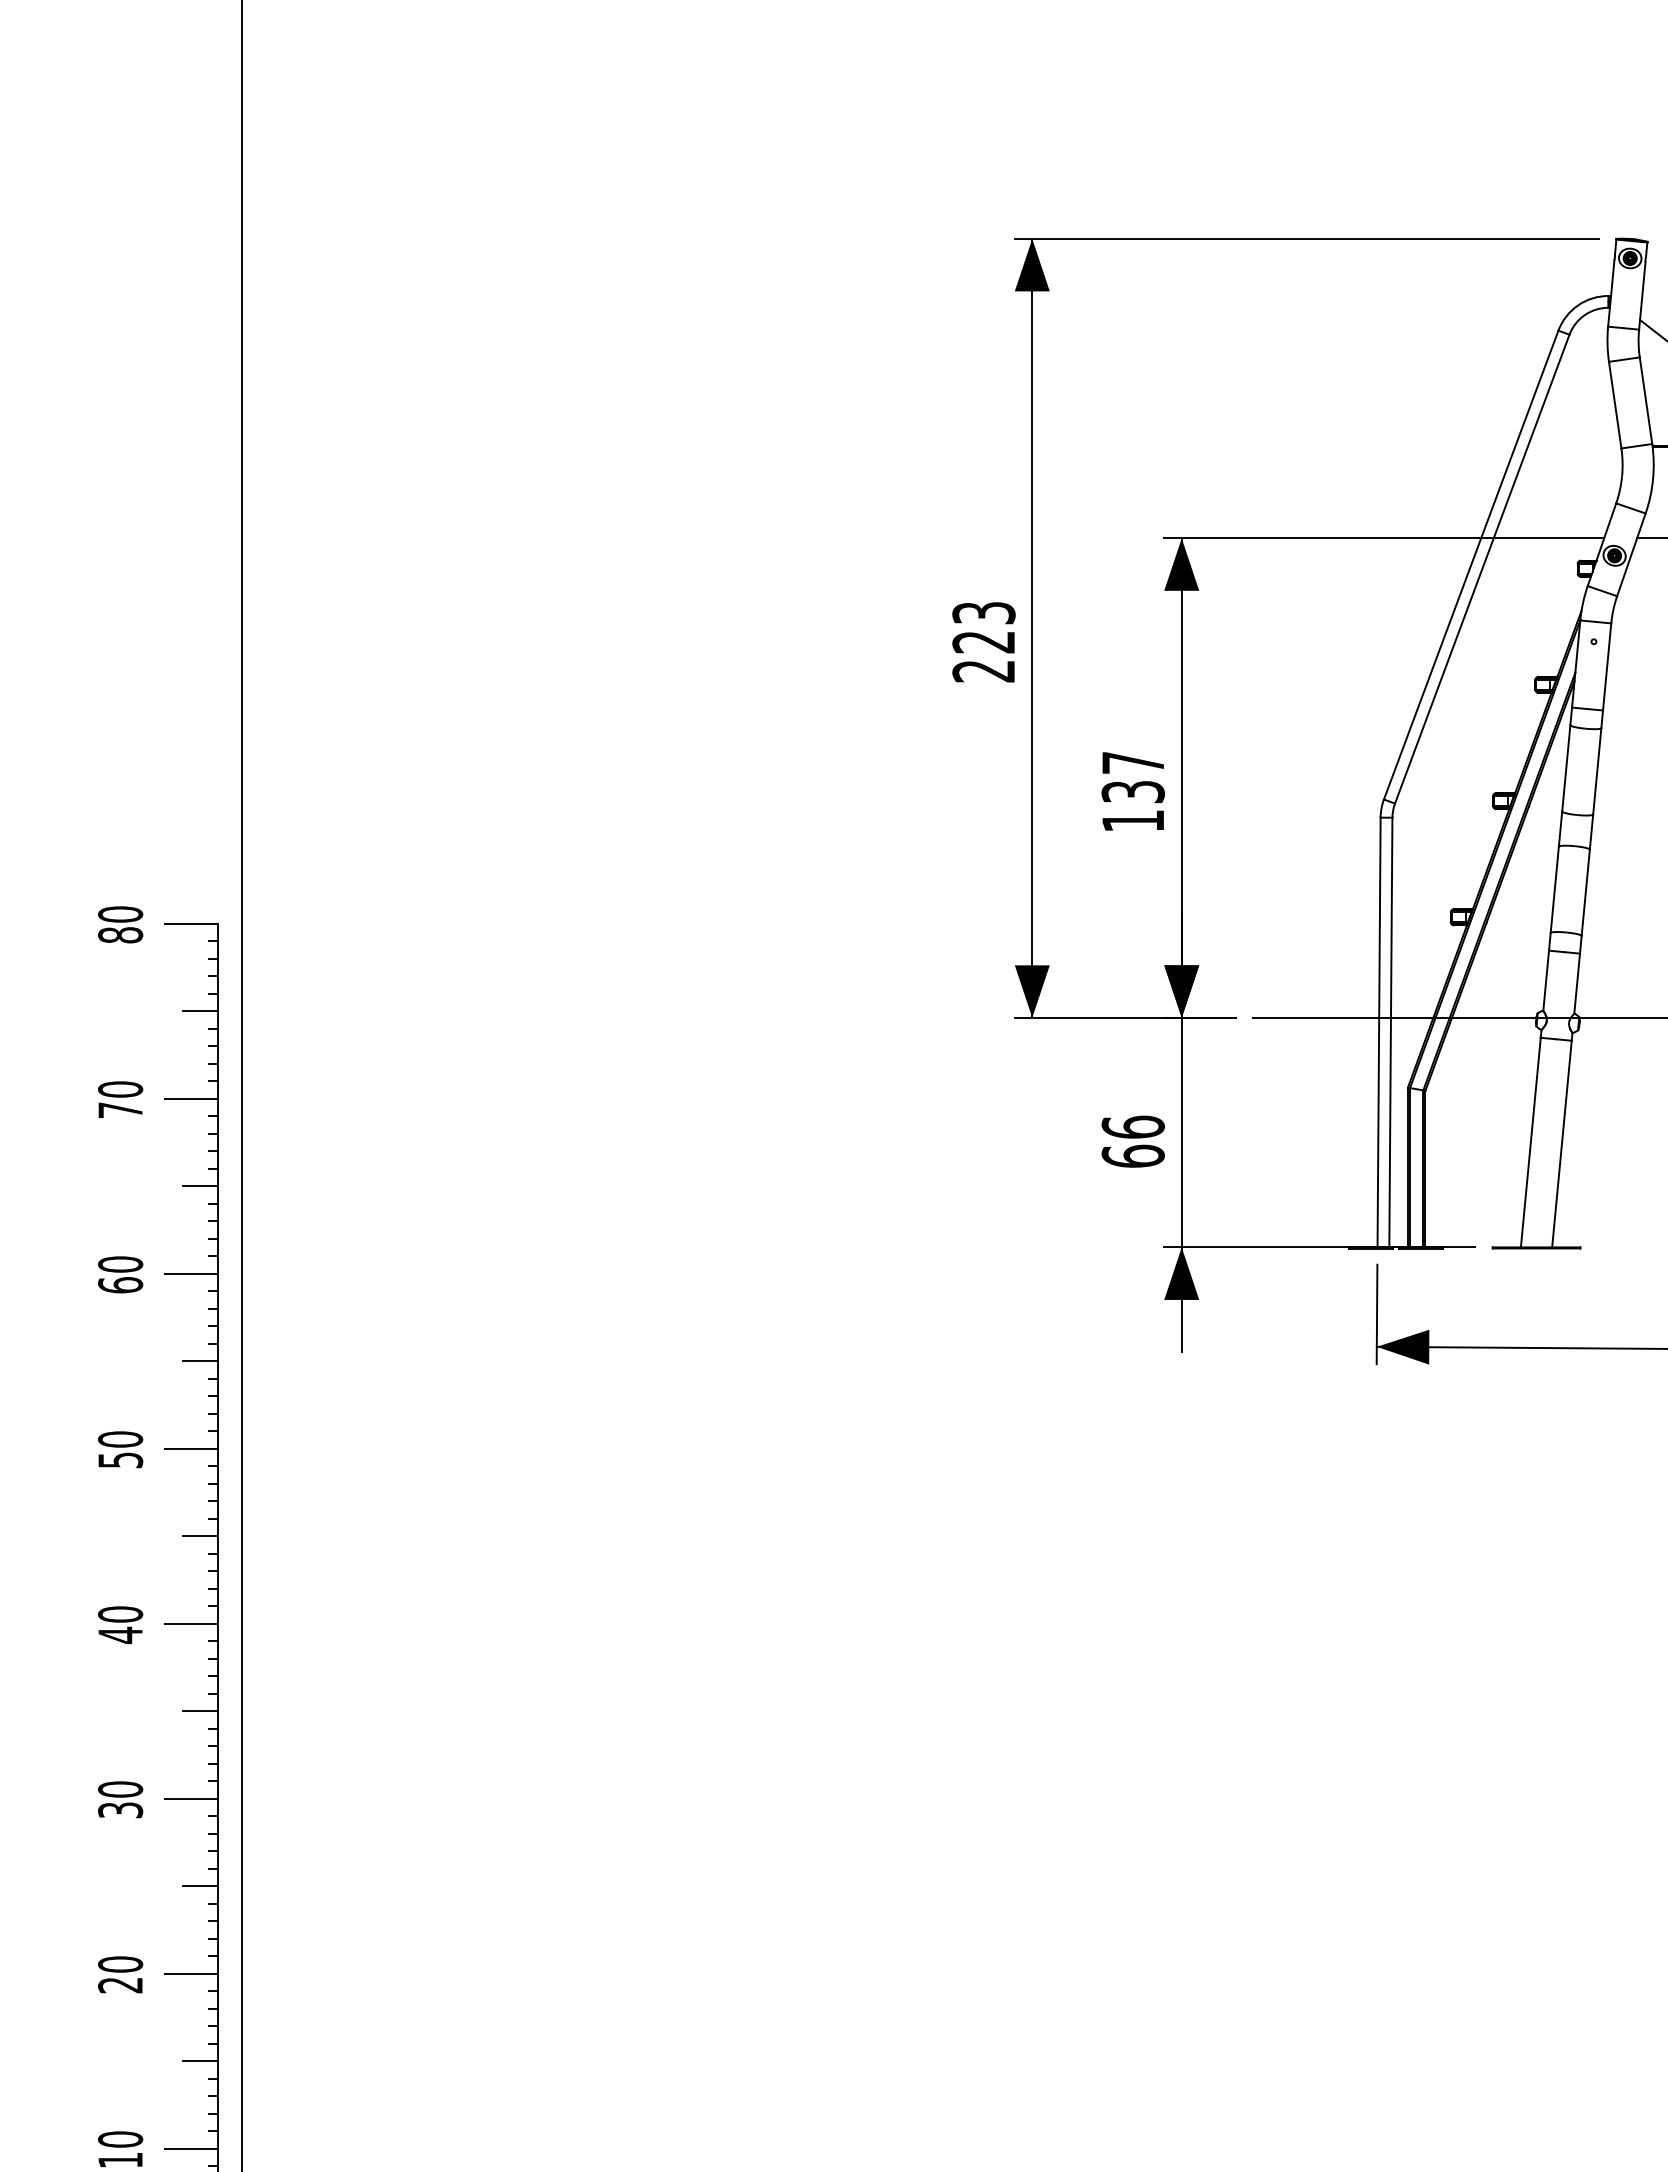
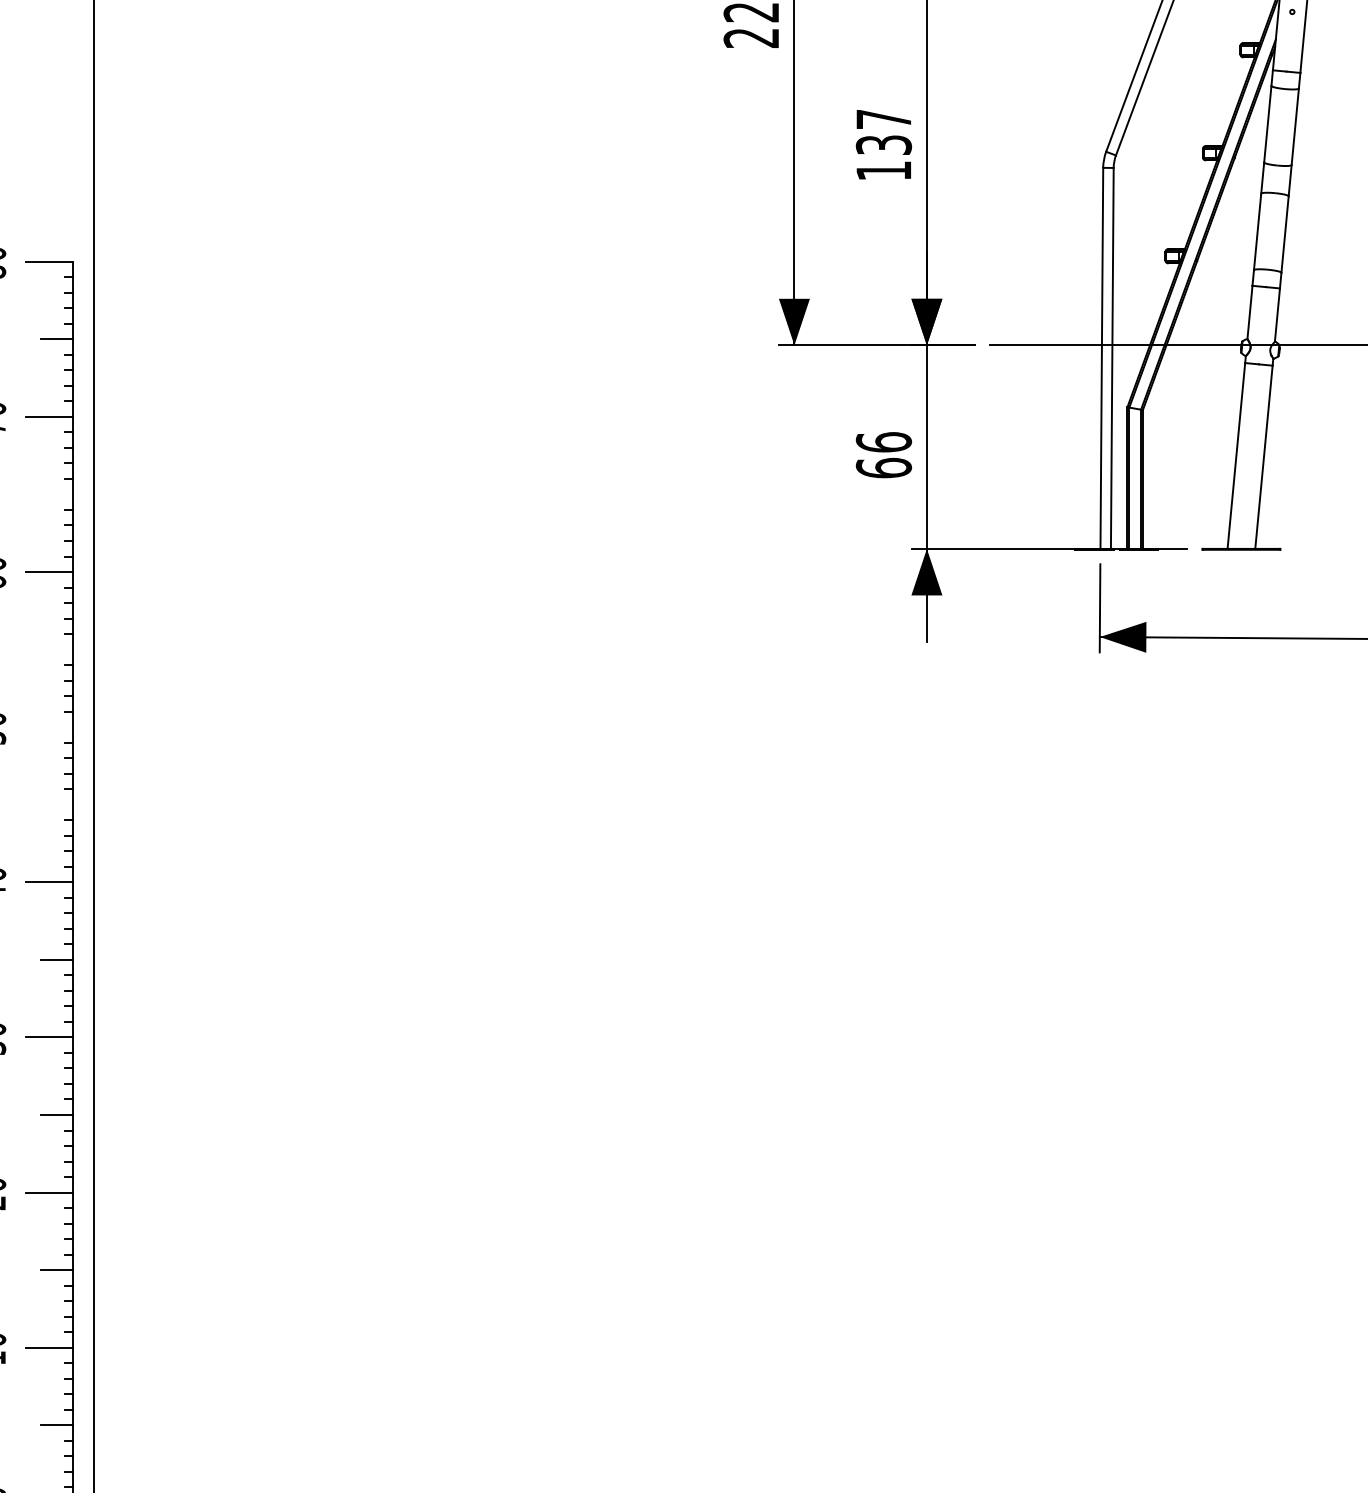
line: (199, 1186) -> (56, 494), removed
line: (199, 1361) -> (56, 650), removed
line: (191, 1448) -> (49, 727), removed
line: (199, 1536) -> (56, 805), removed

